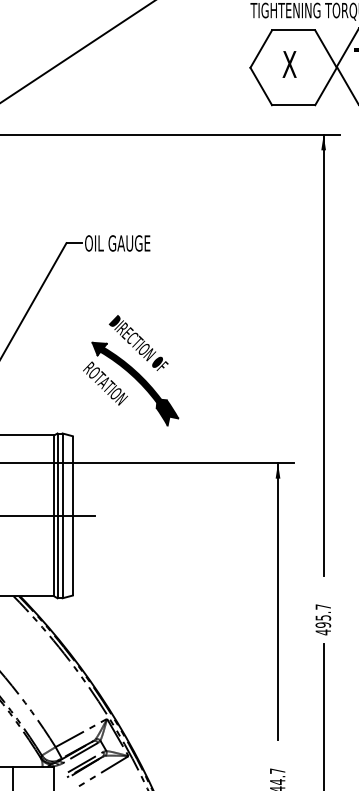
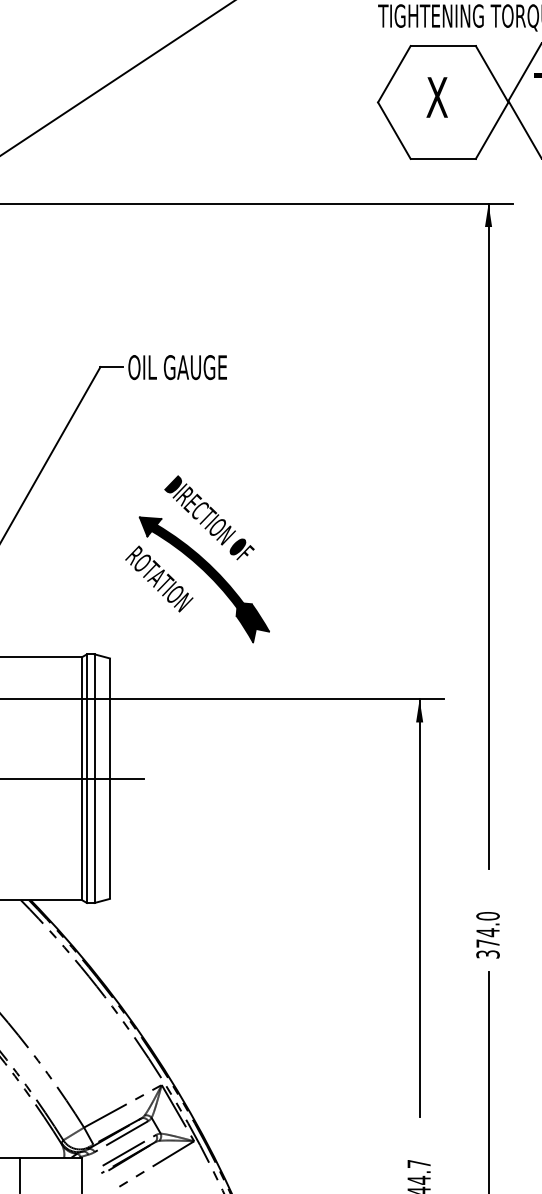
text: (323, 619) -> (488, 935), 495.7 -> 374.0

